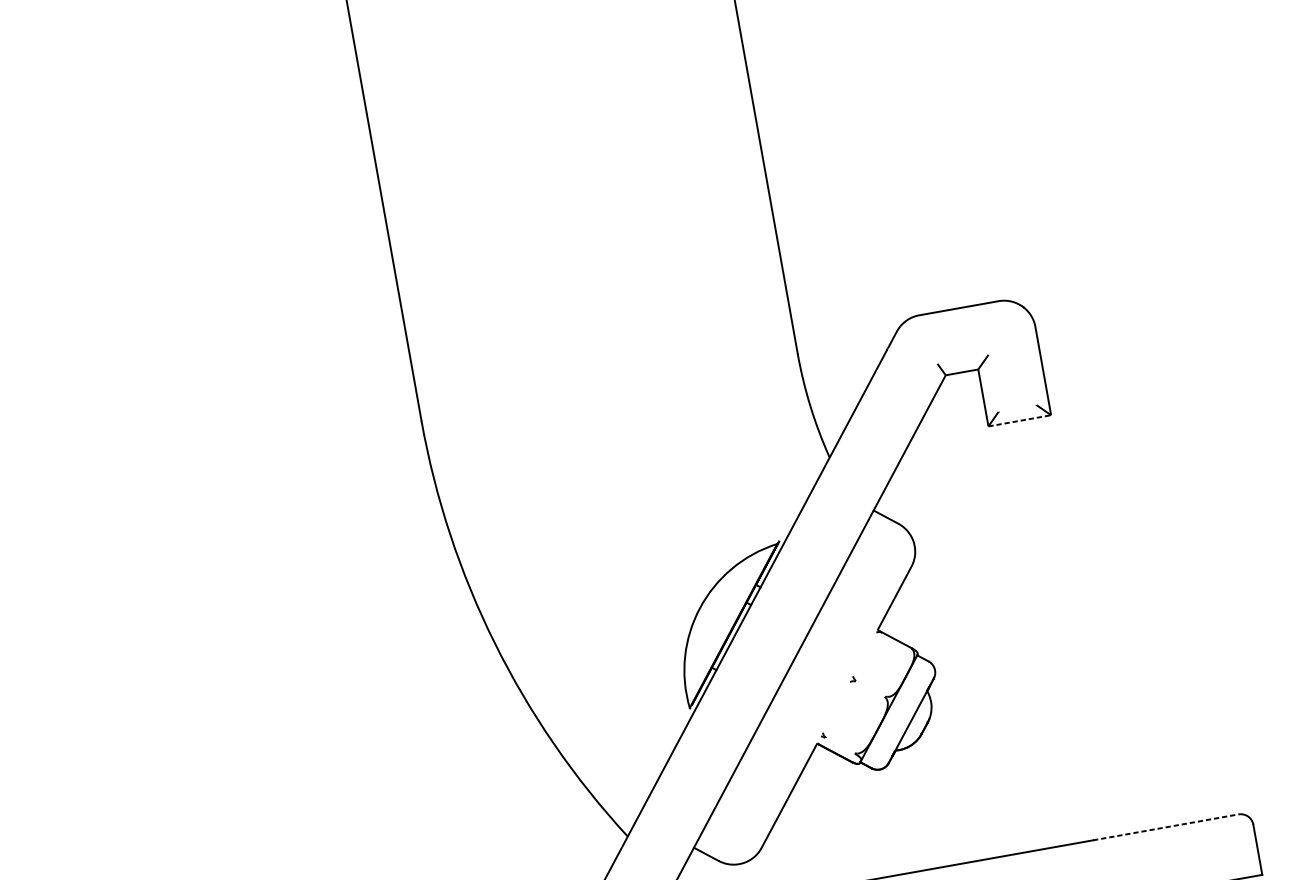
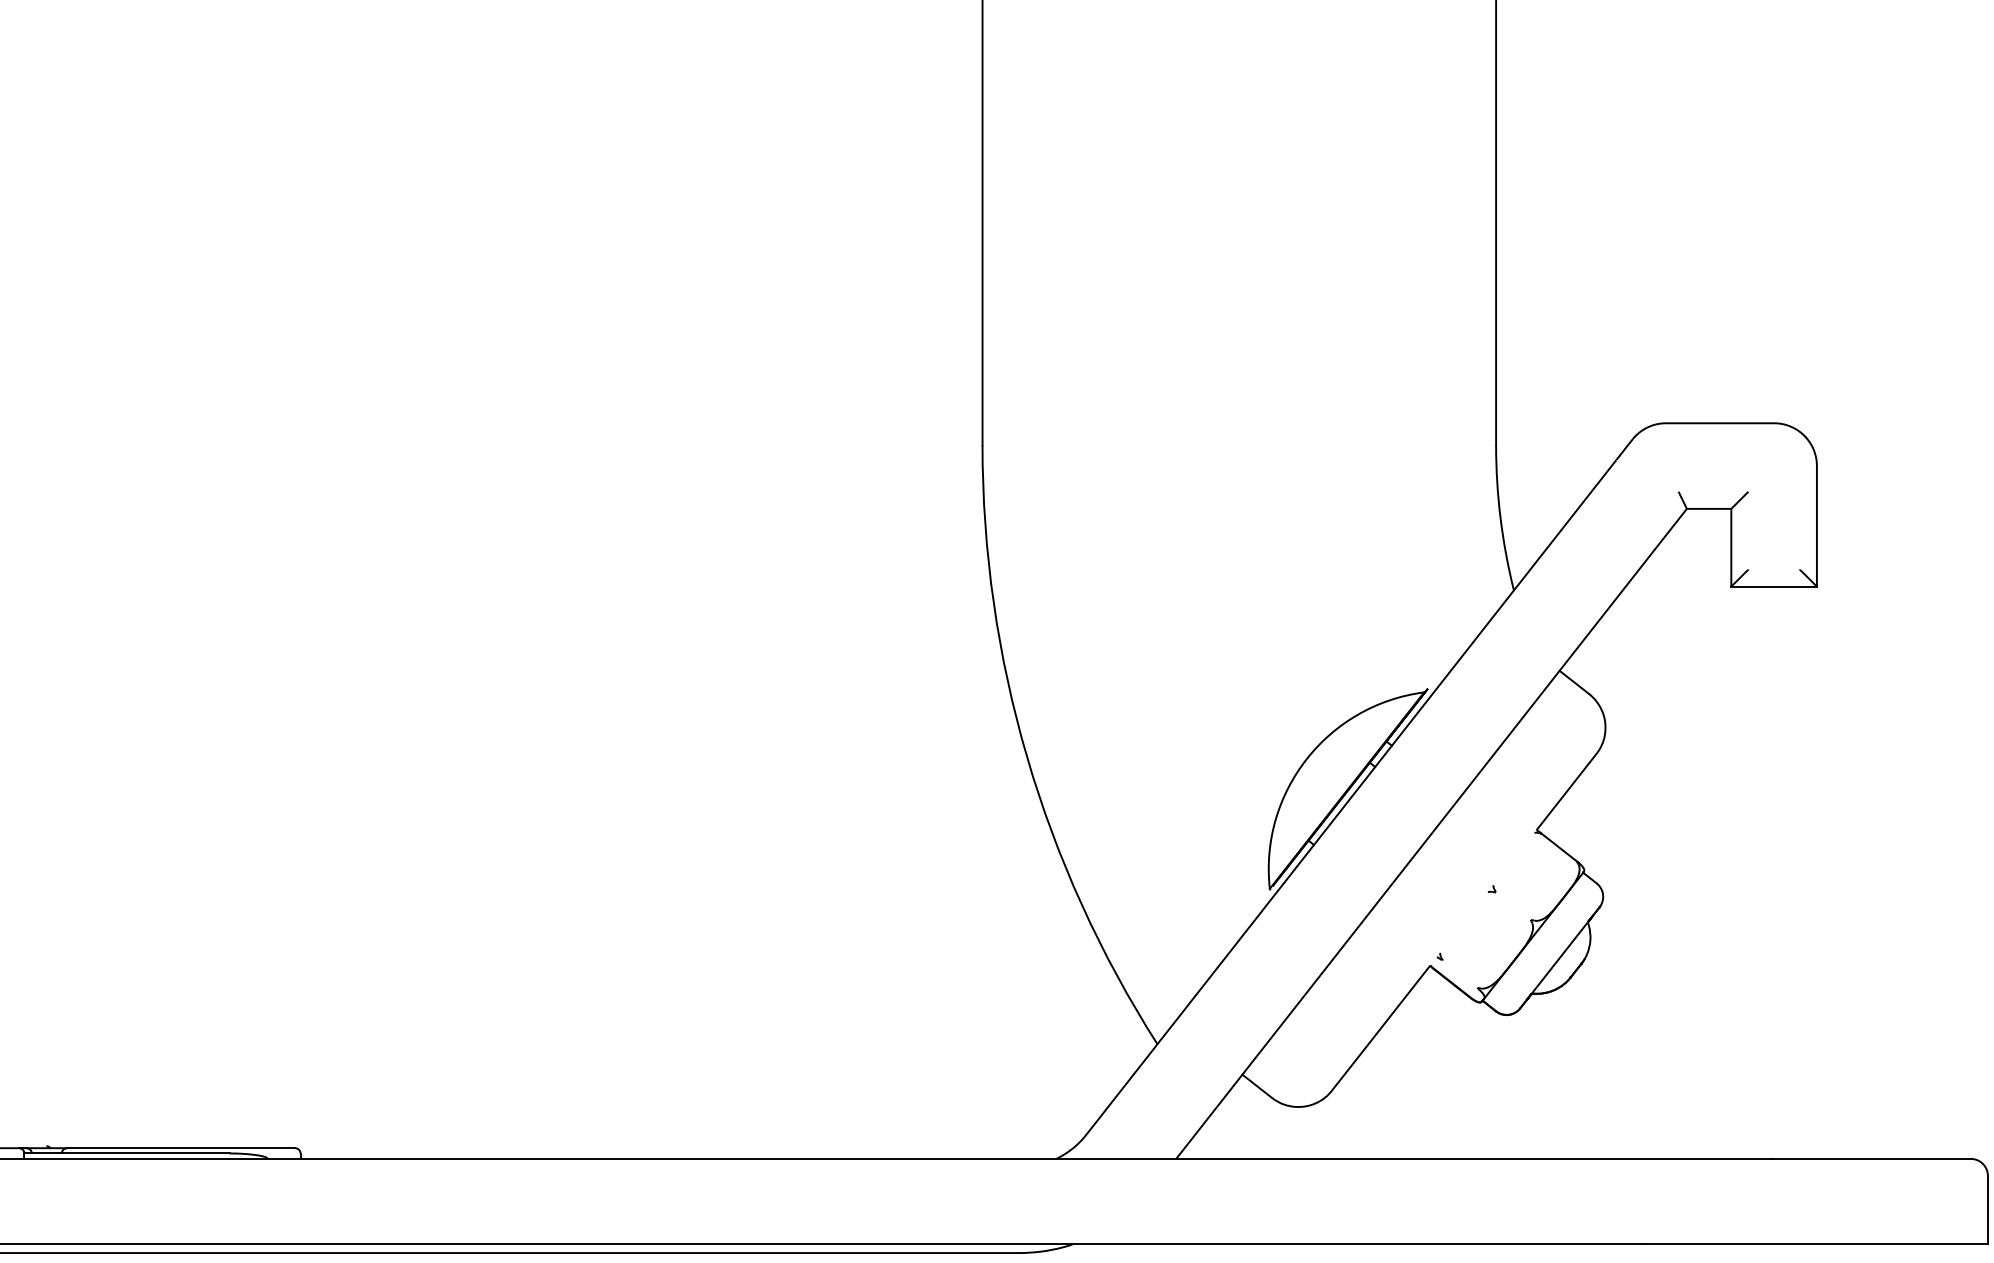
line: (1020, 420) -> (1774, 586), dashed -> solid
line: (1166, 826) -> (1872, 1158), dashed -> solid

